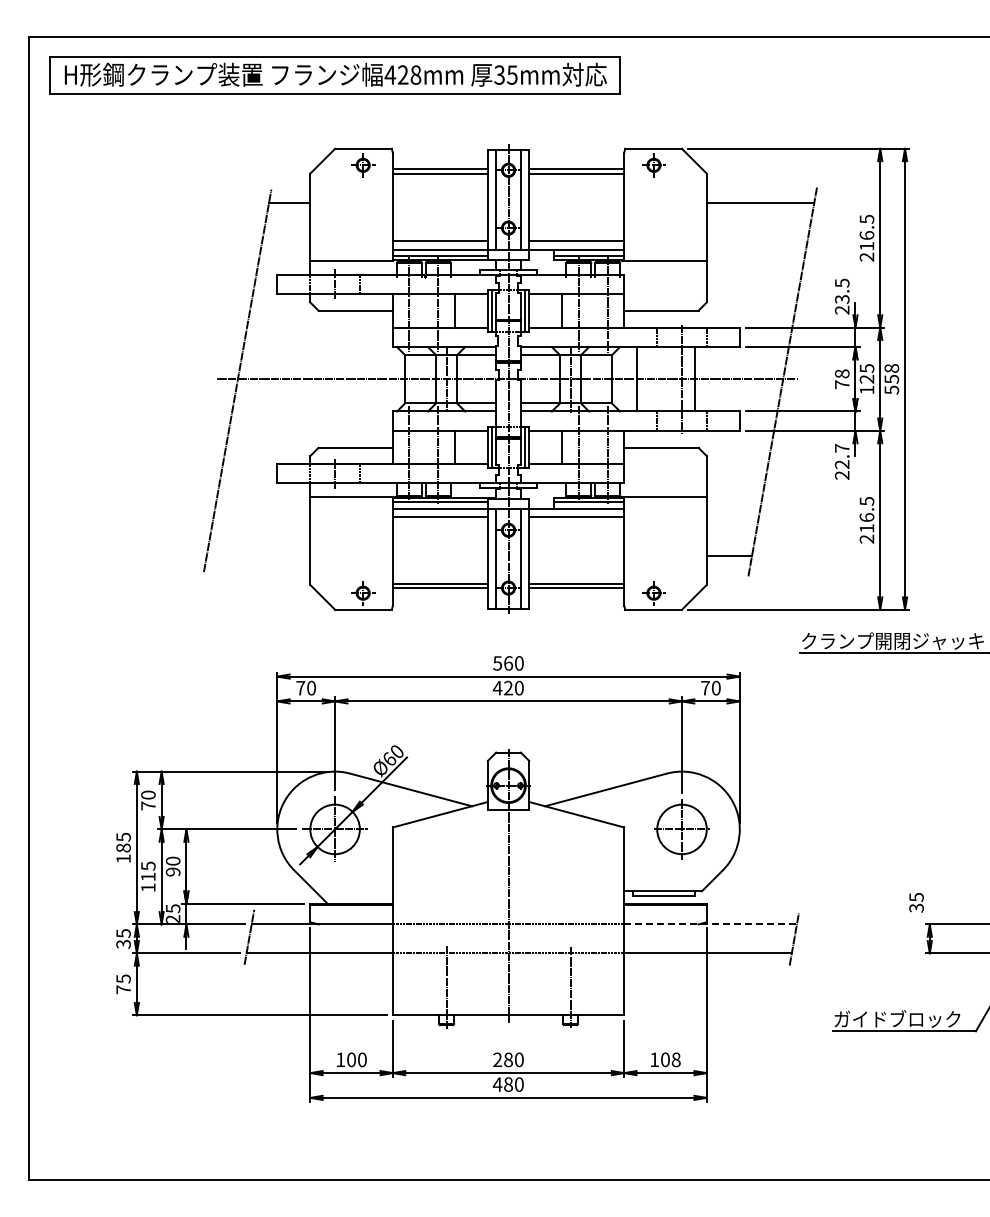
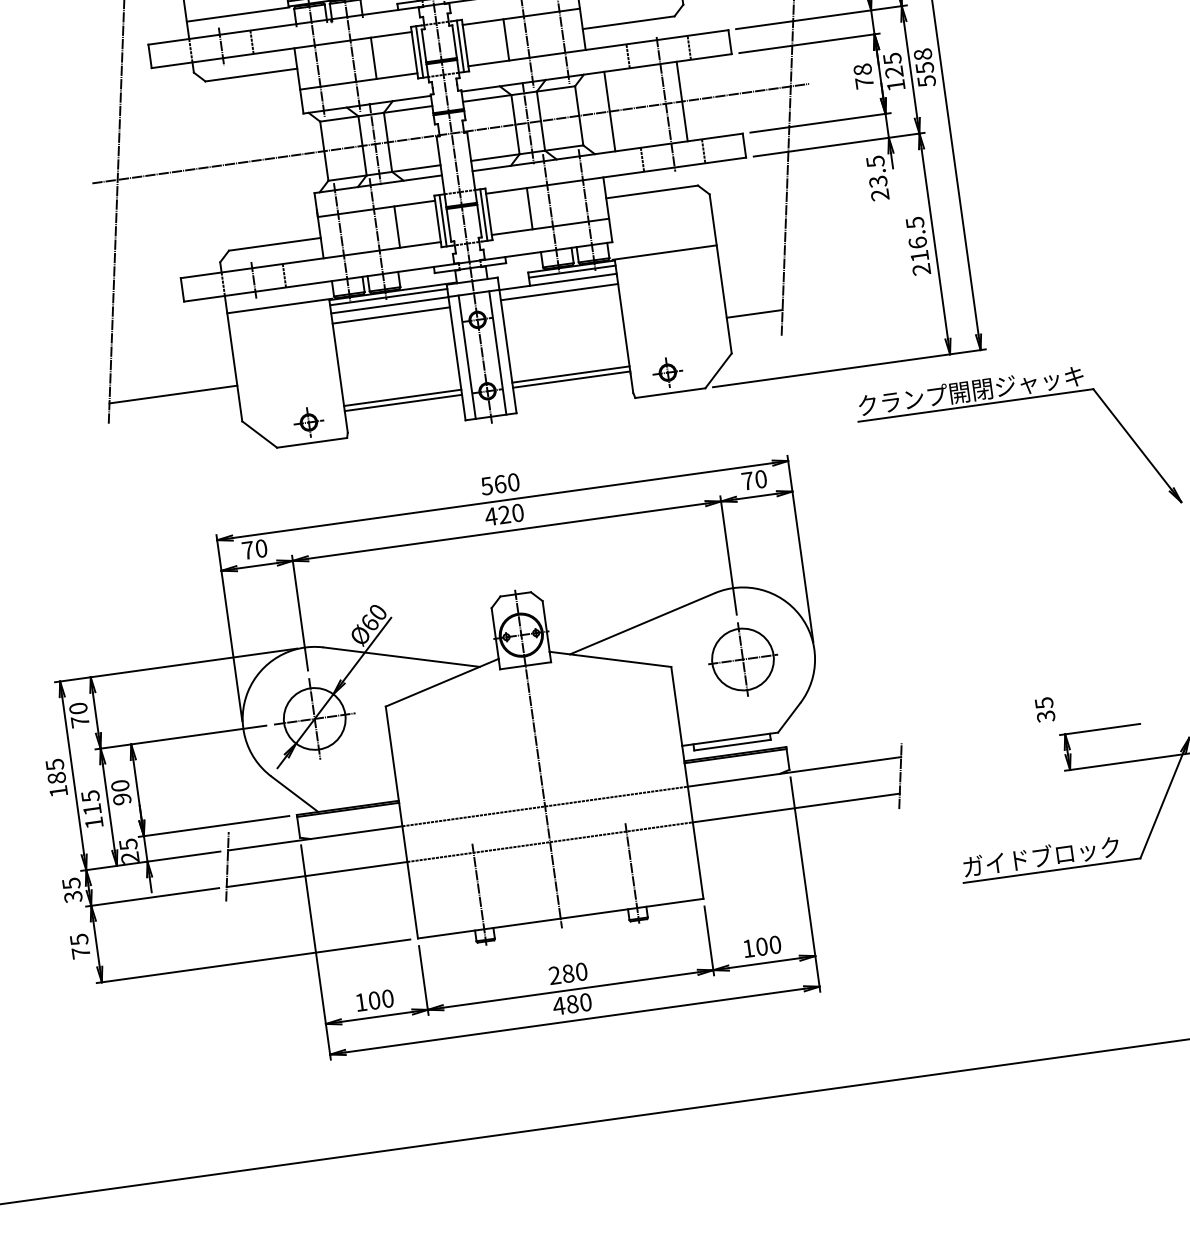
text: (842, 456) -> (877, 171), 22.7 -> 23.5
line: (258, 556) -> (173, 395), added
line: (711, 924) -> (795, 771), dashed -> solid
text: (675, 1059) -> (774, 944), 108 -> 100

